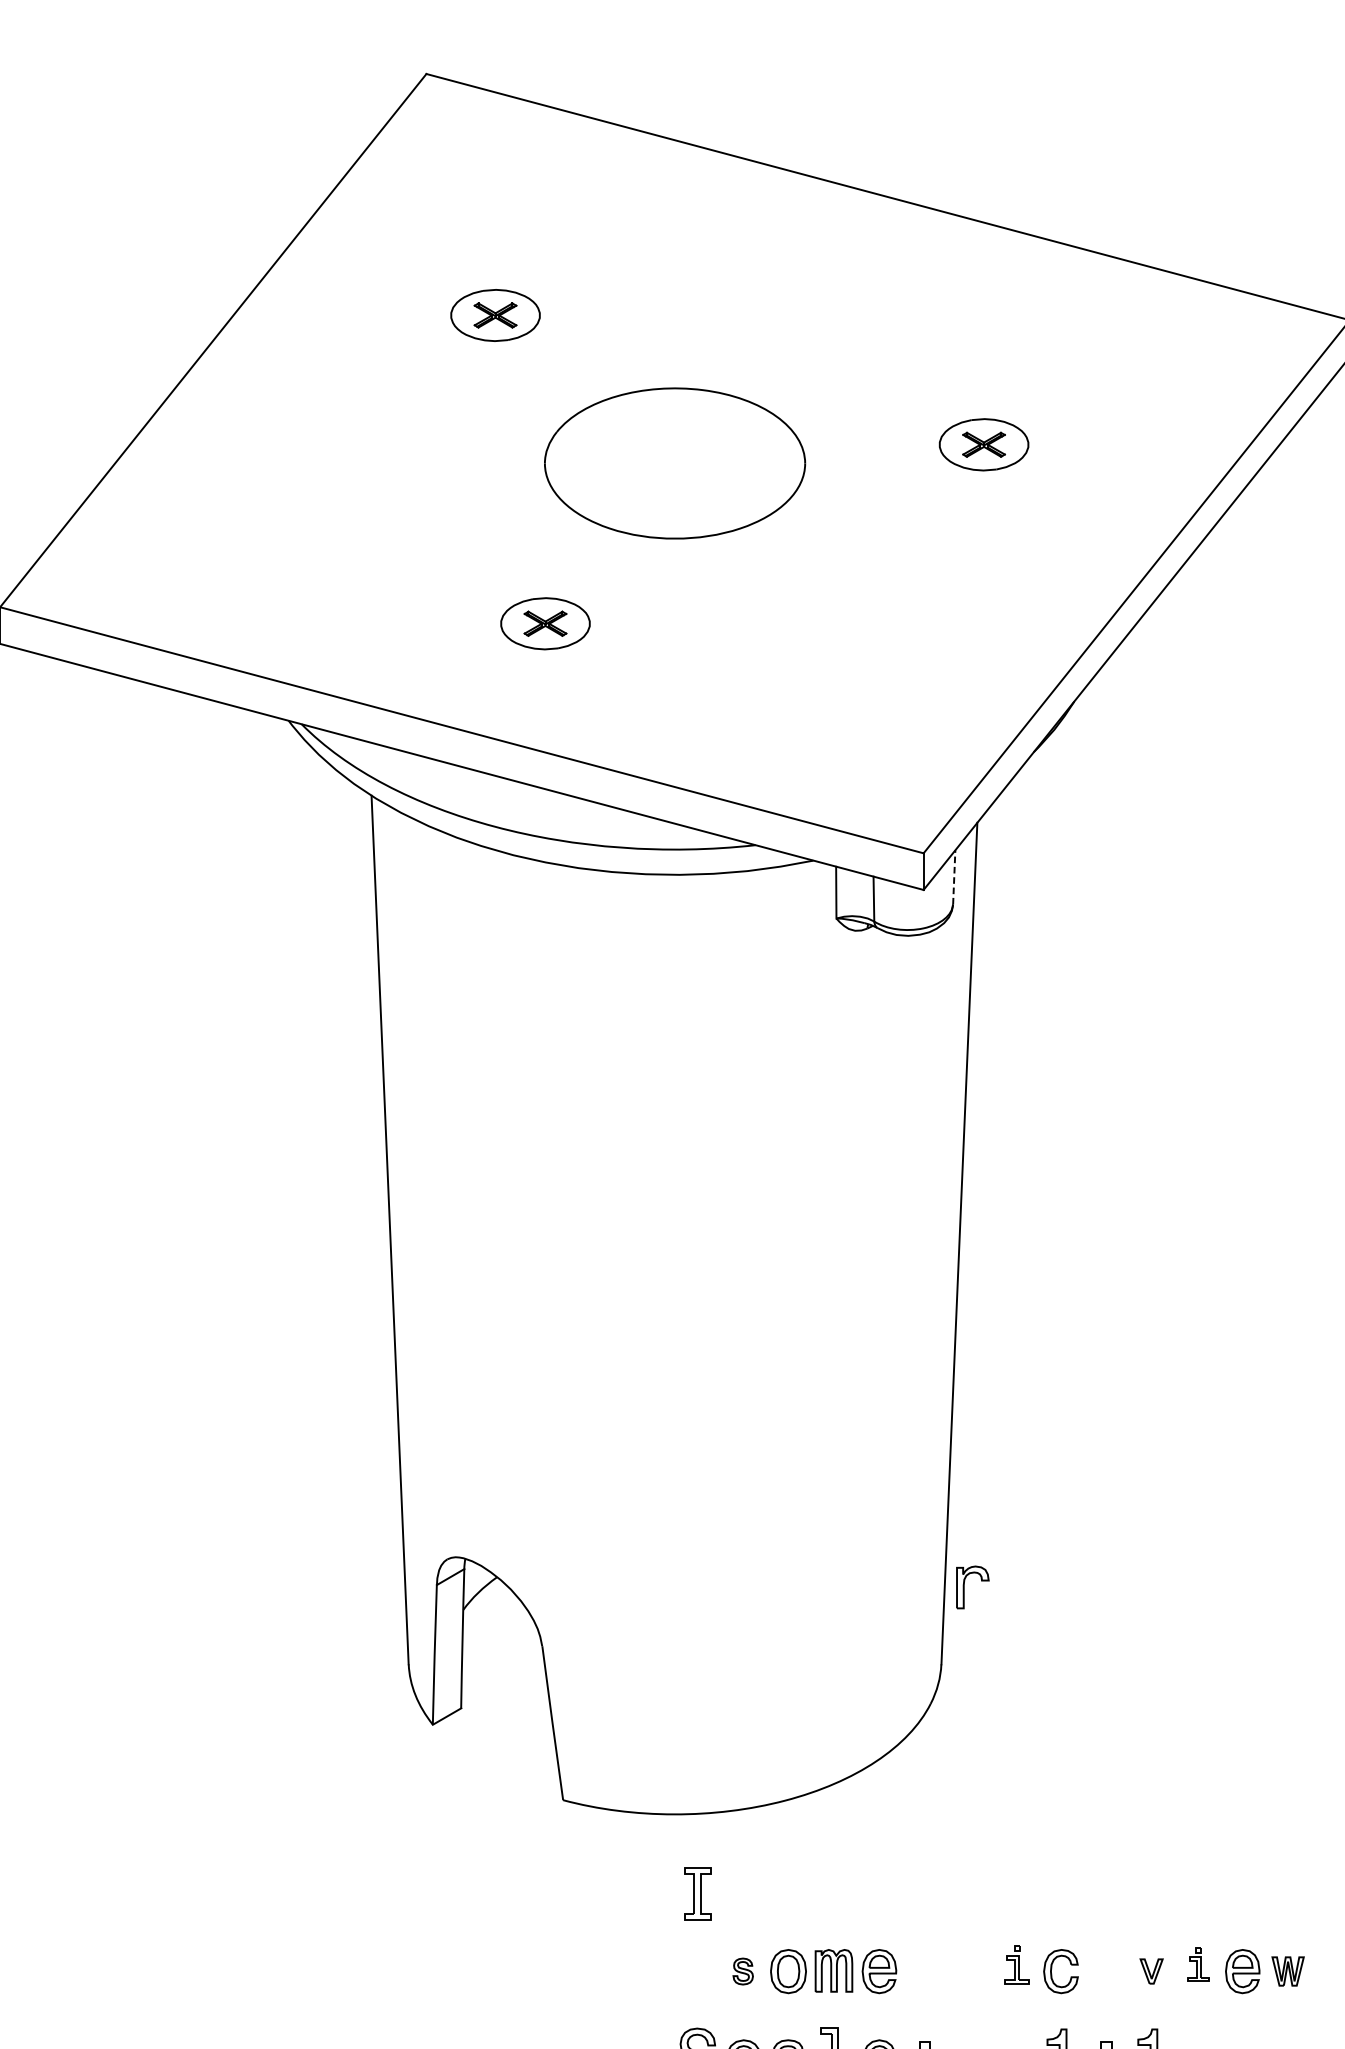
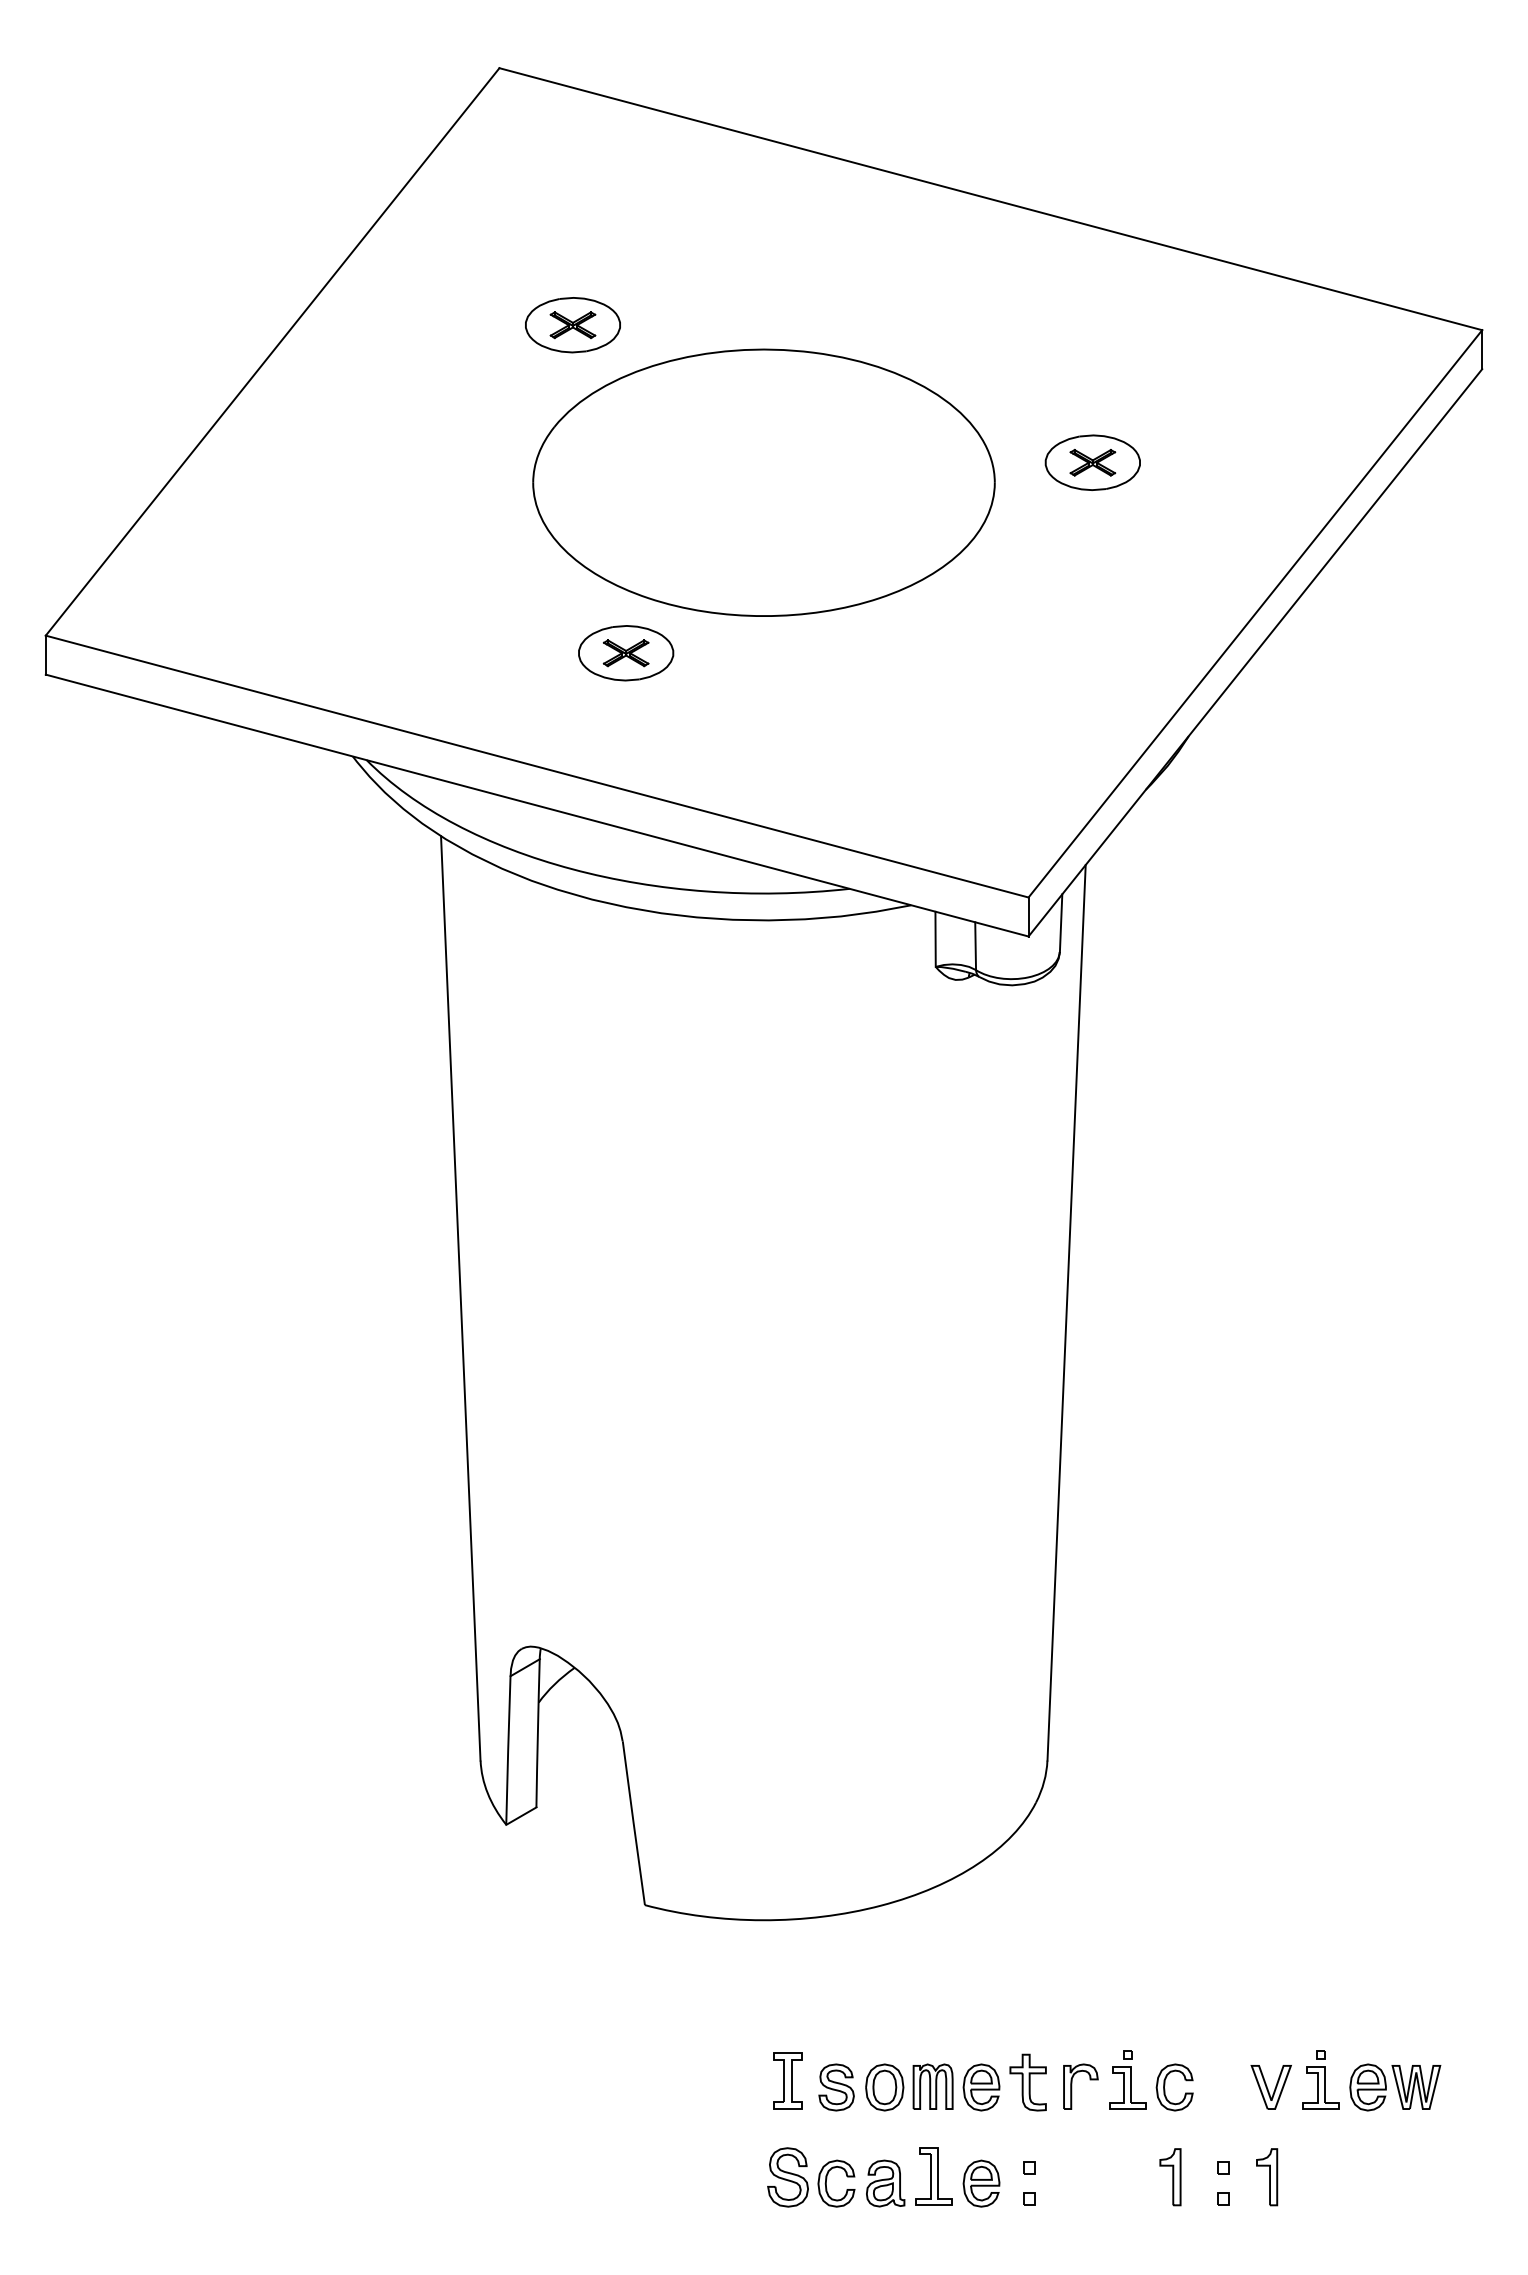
part: (674, 463) -> (763, 482), size x1.67
line: (954, 877) -> (1061, 923), dashed -> solid
part: (964, 1587) -> (1072, 2086), moved
part: (697, 1893) -> (787, 2080), moved
part: (1016, 1964) -> (1127, 2079), size x1.43
part: (1197, 1964) -> (1320, 2079), size x1.67
part: (922, 1966) -> (1027, 2082), added
part: (743, 1971) -> (836, 2087), size x1.67
part: (1151, 1971) -> (1270, 2087), size x1.67
part: (1288, 1971) -> (1416, 2087), size x1.43

